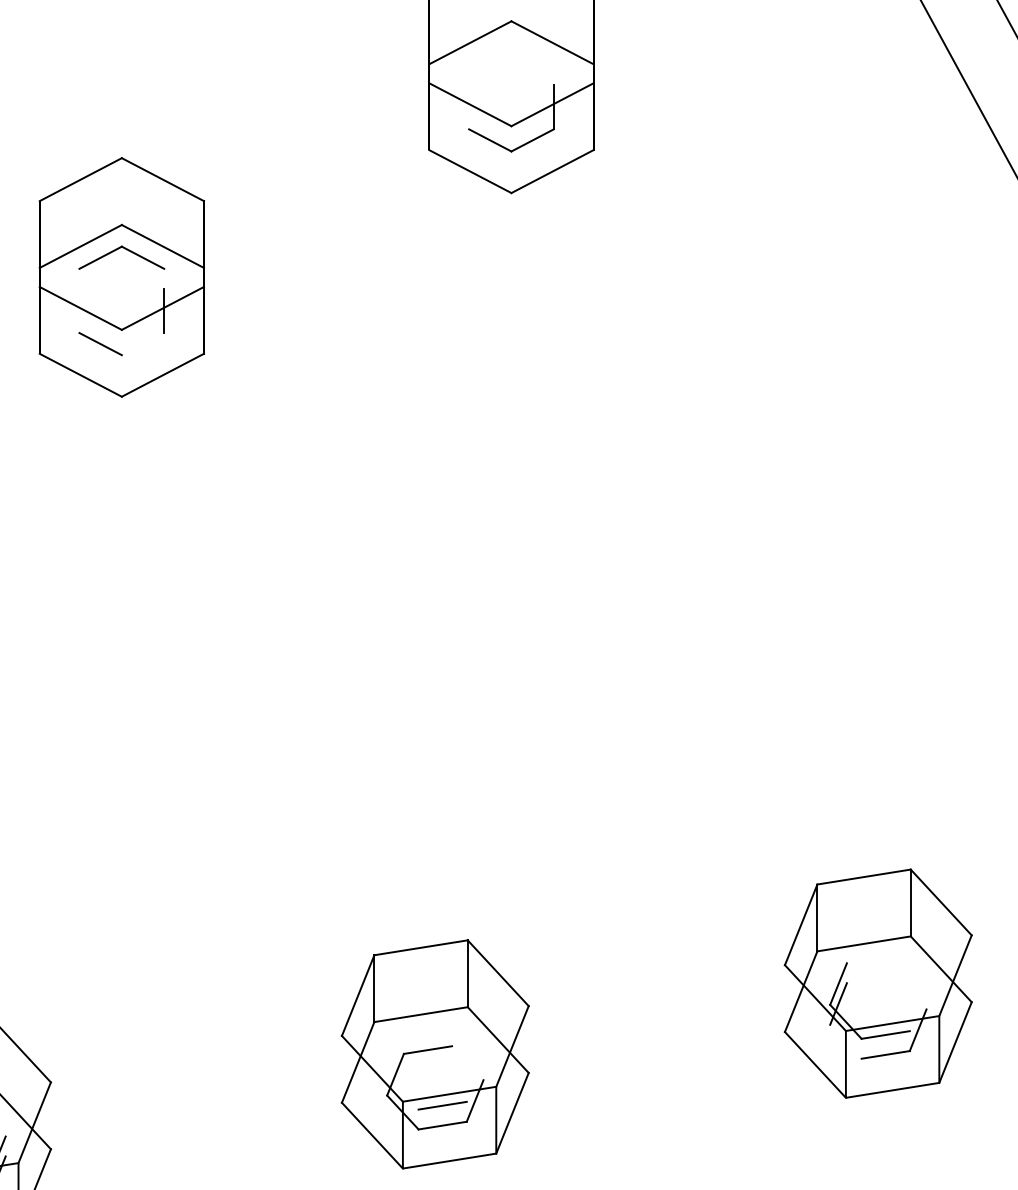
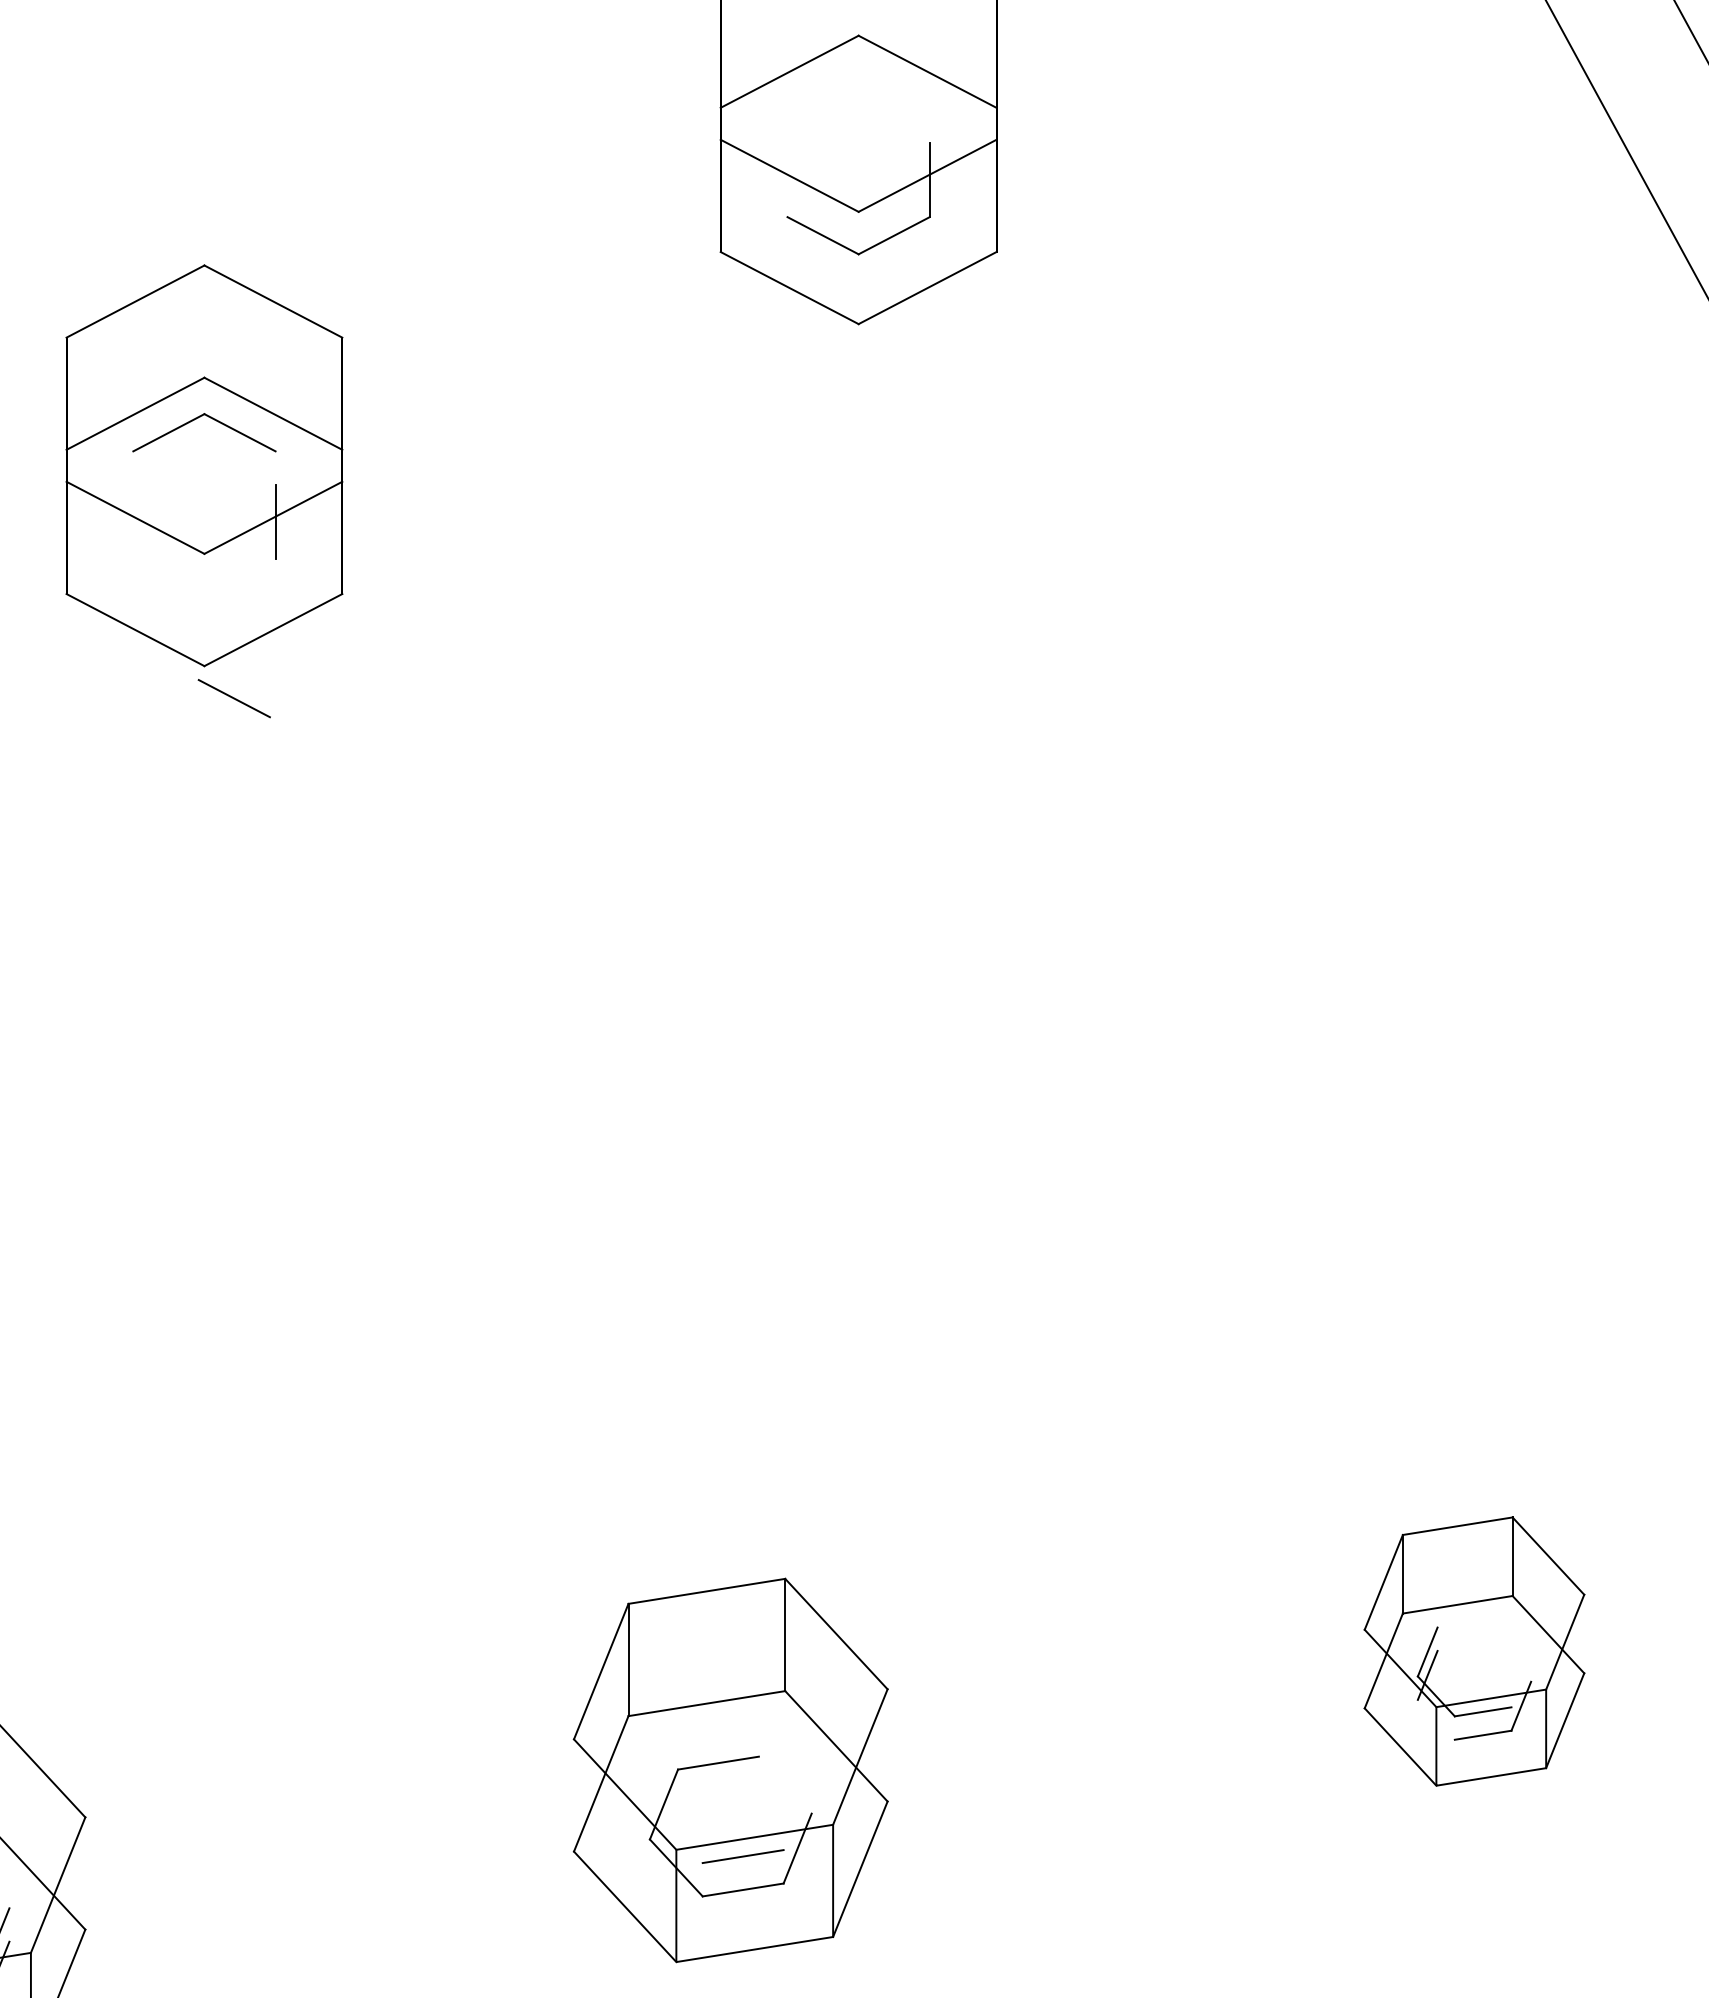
line: (100, 344) -> (234, 699), moved
part: (877, 983) -> (1473, 1651), size x0.7

